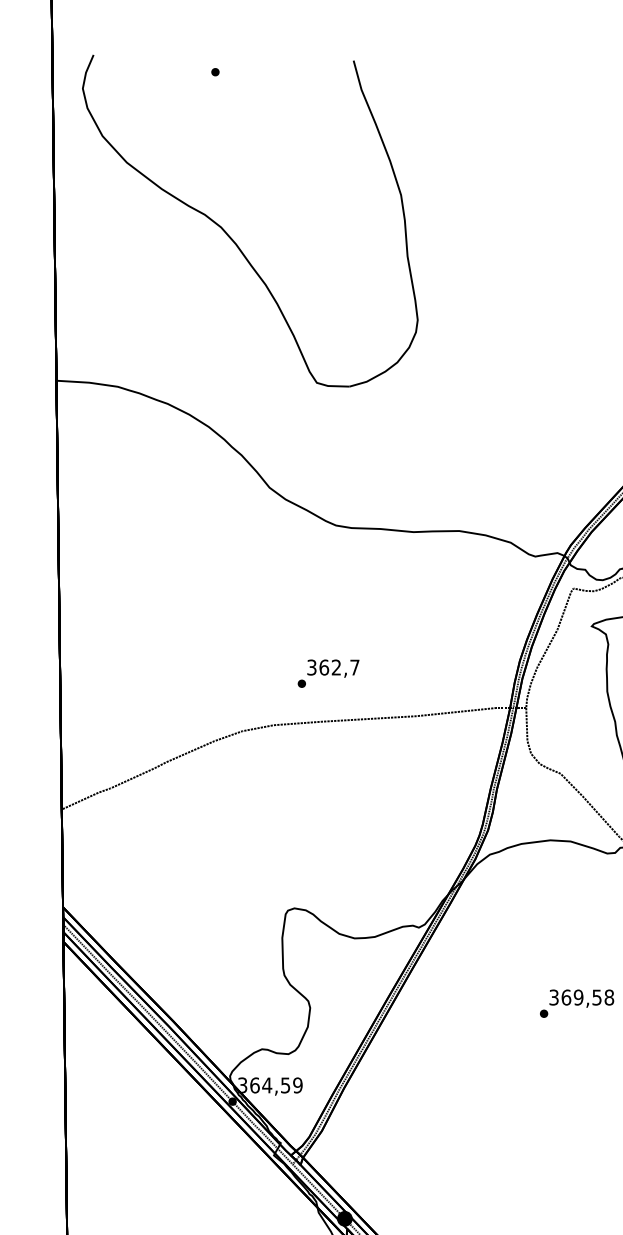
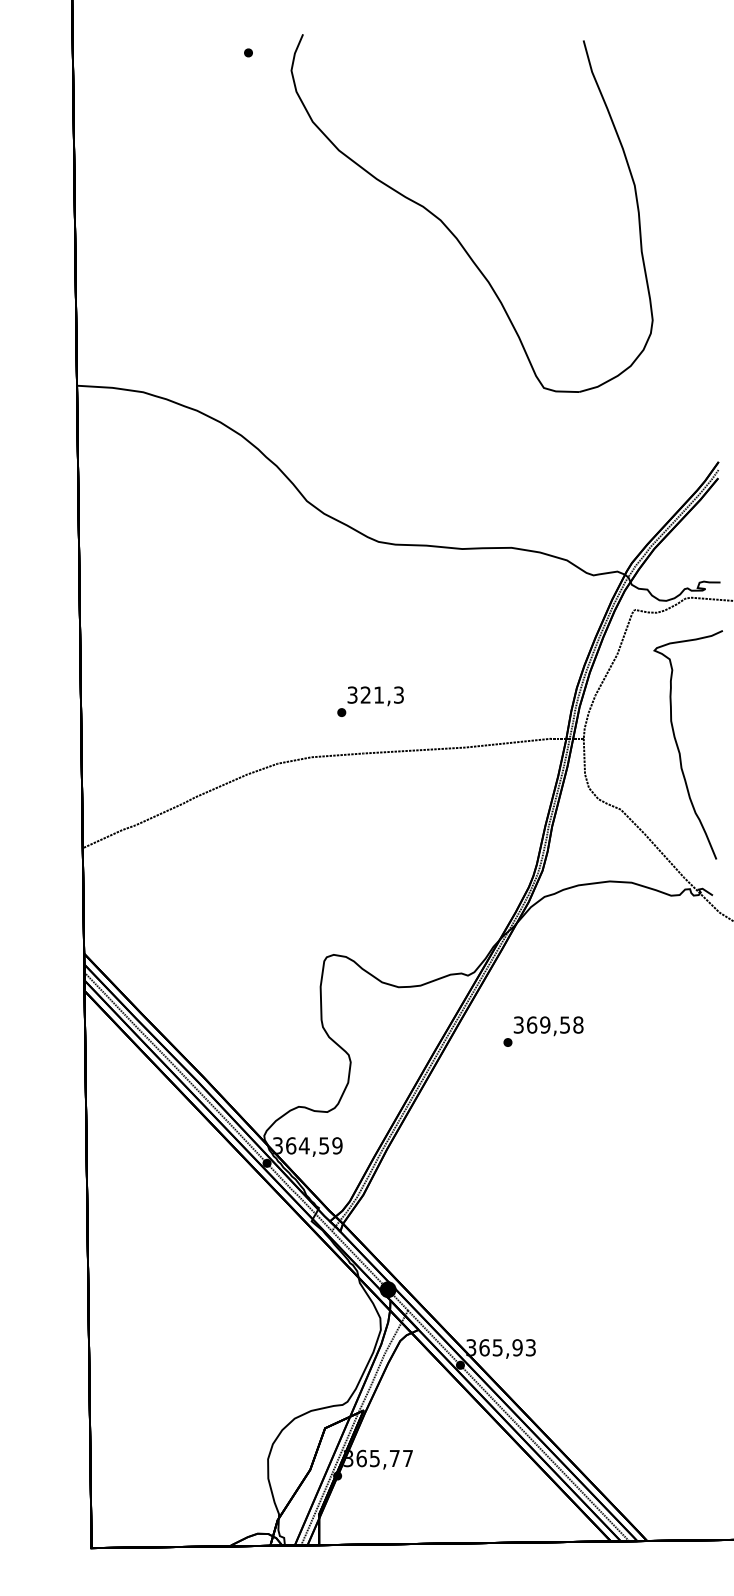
part: (230, 235) -> (450, 229), moved
text: (338, 667) -> (381, 694), 362,7 -> 321,3
text: (577, 1003) -> (543, 1031), moved

